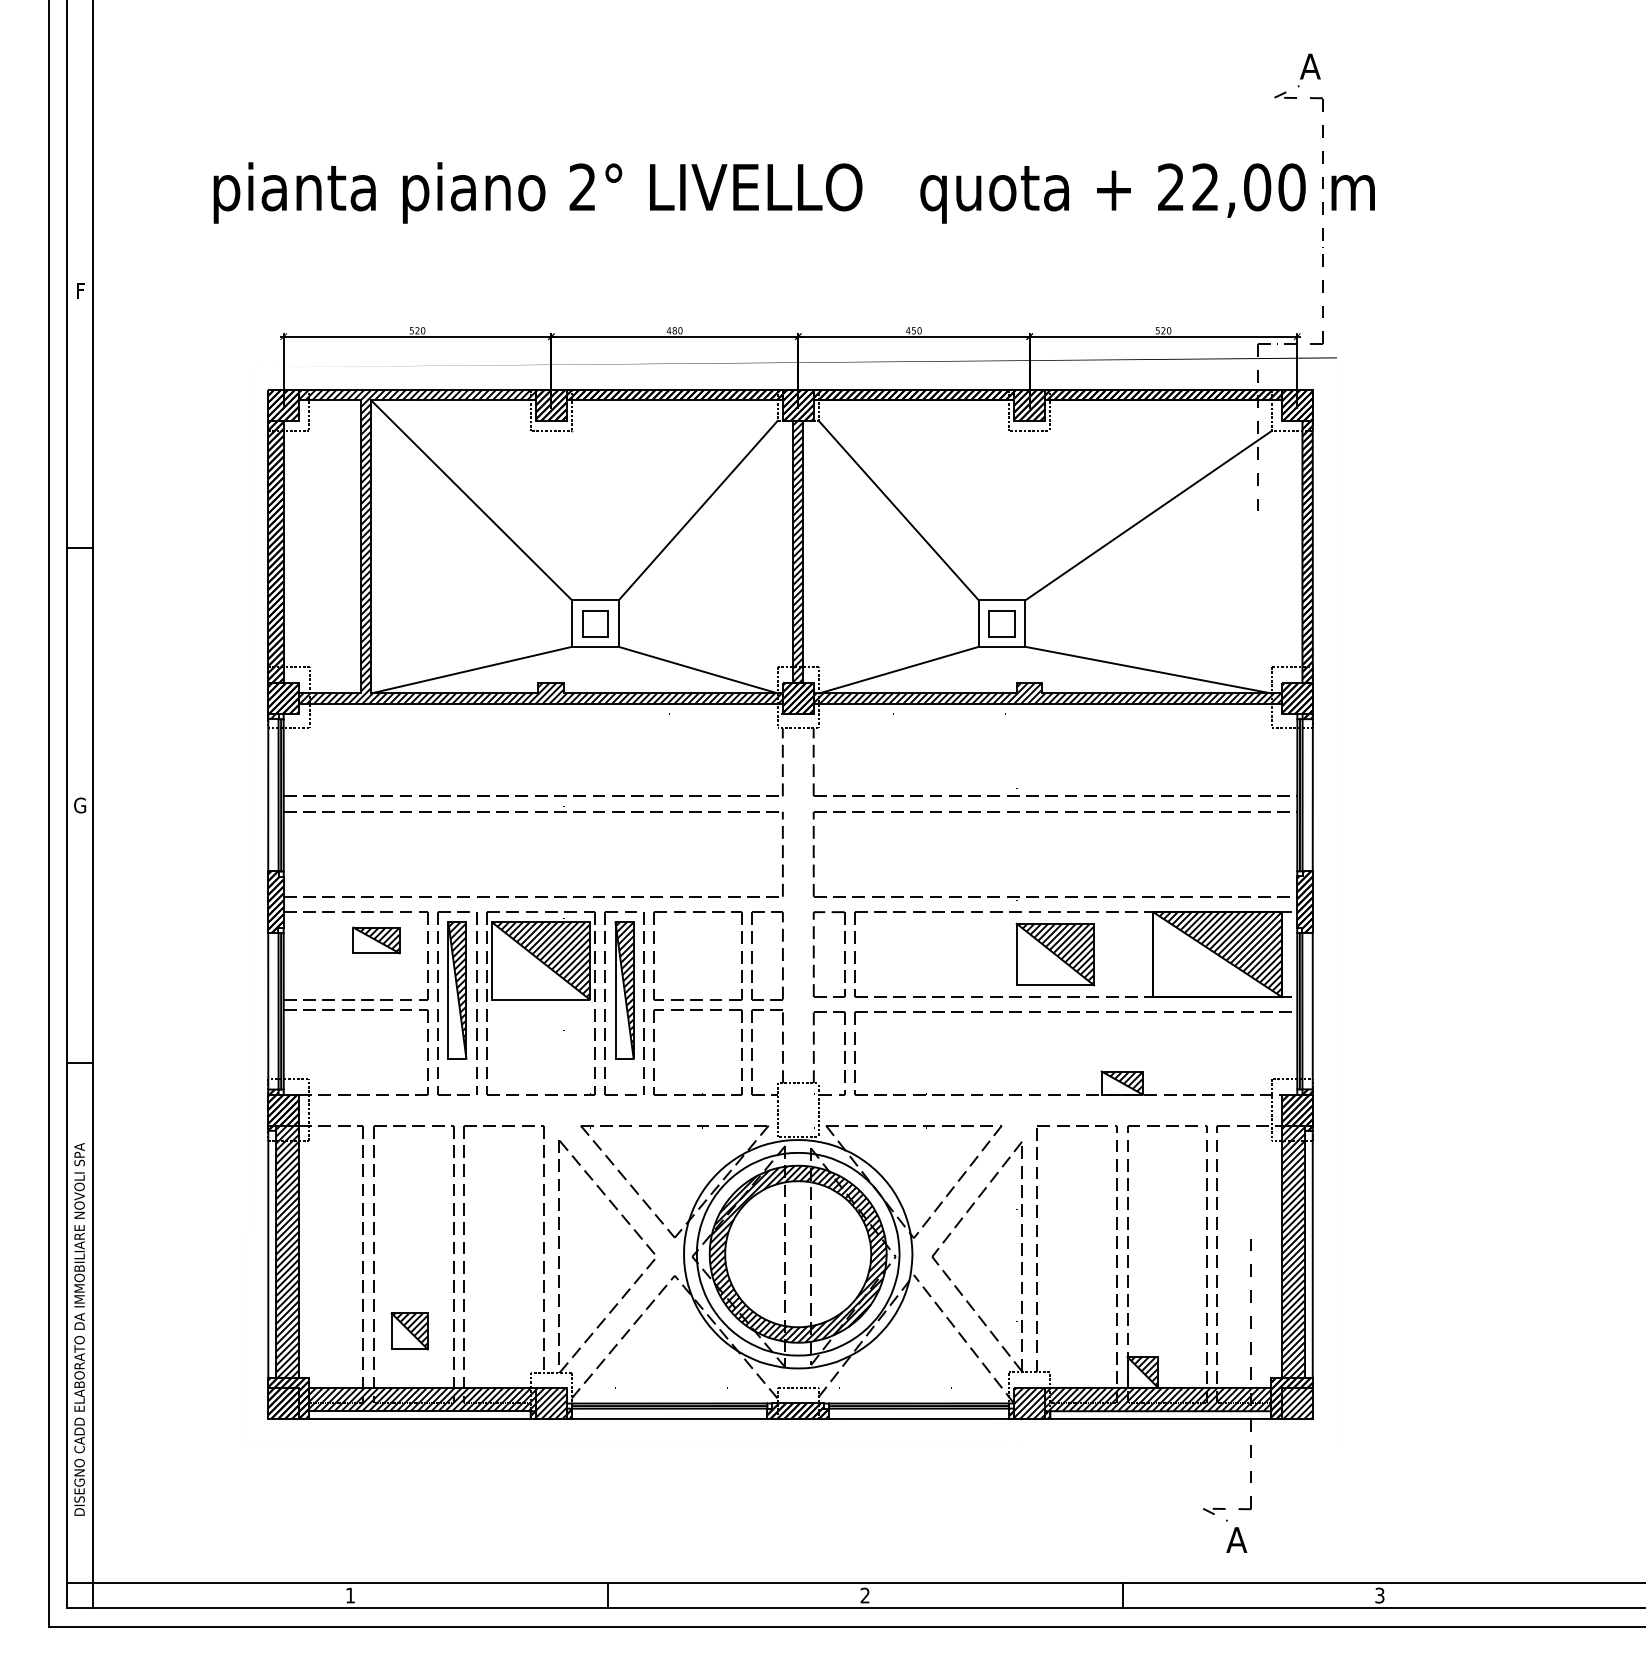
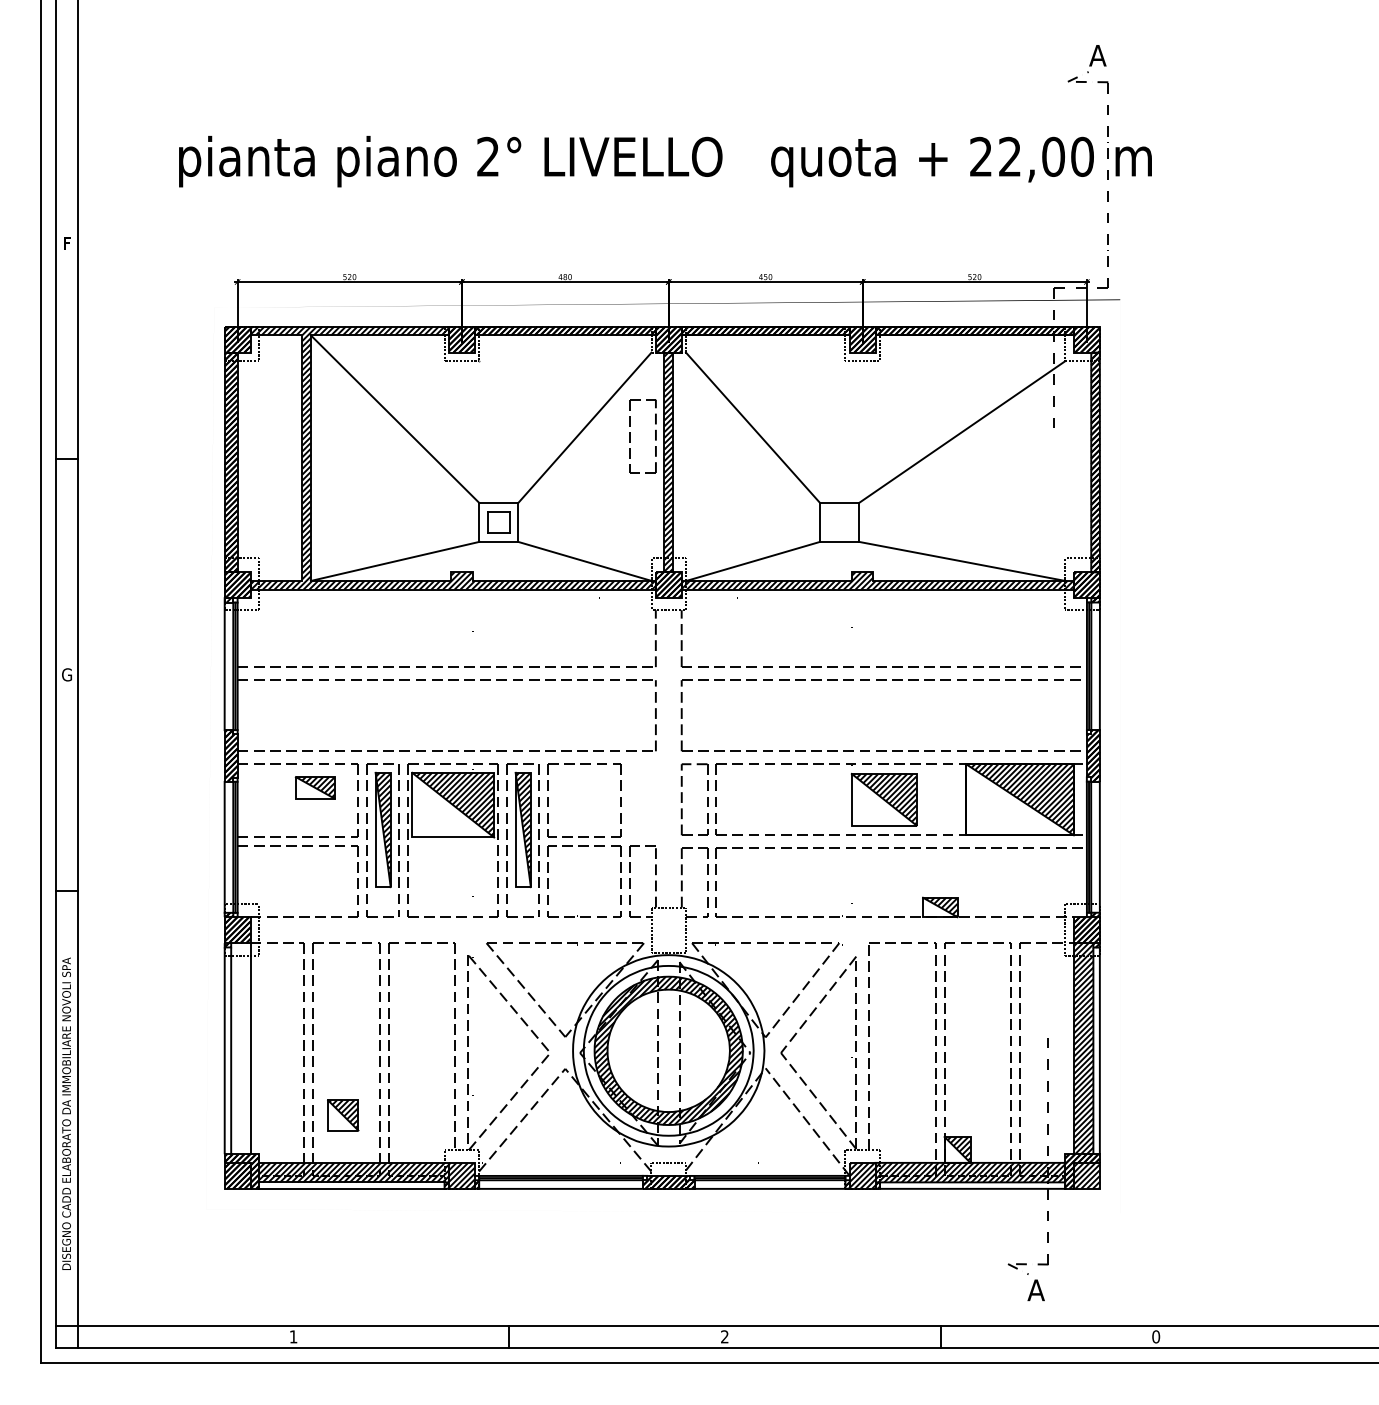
part: (1001, 623) -> (839, 522), removed
part: (752, 955) -> (630, 436), moved
hatch: (287, 1251) -> (240, 1048), removed
text: (1379, 1595) -> (1155, 1336), 3 -> 0

